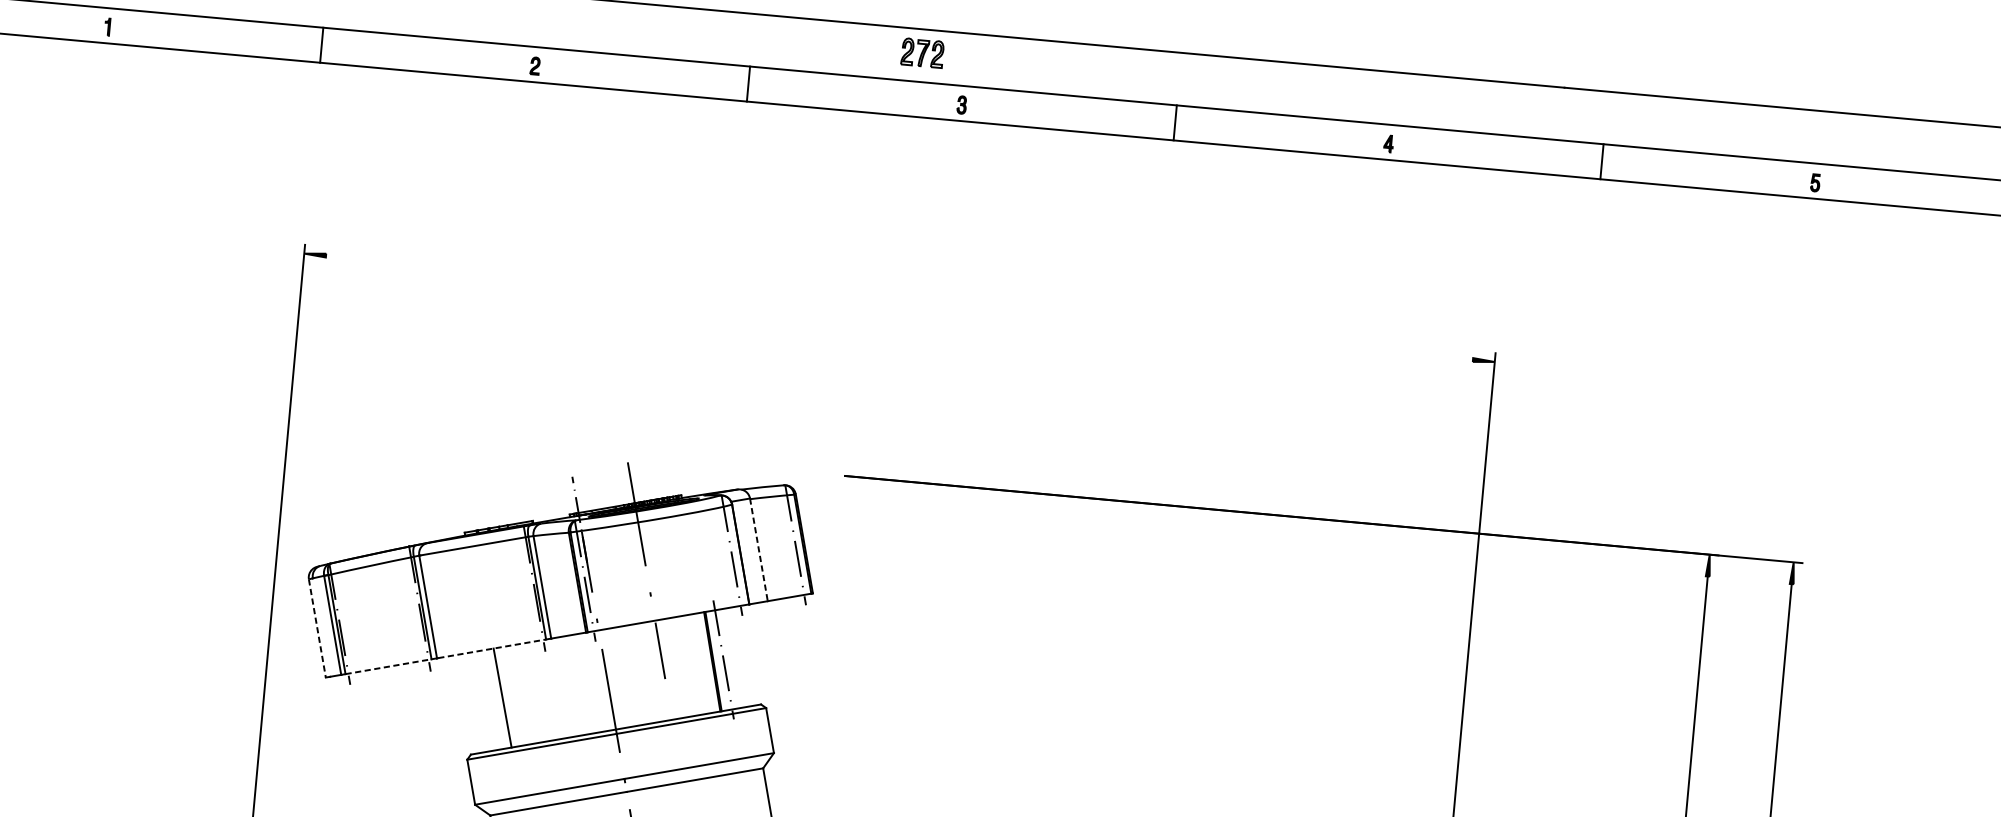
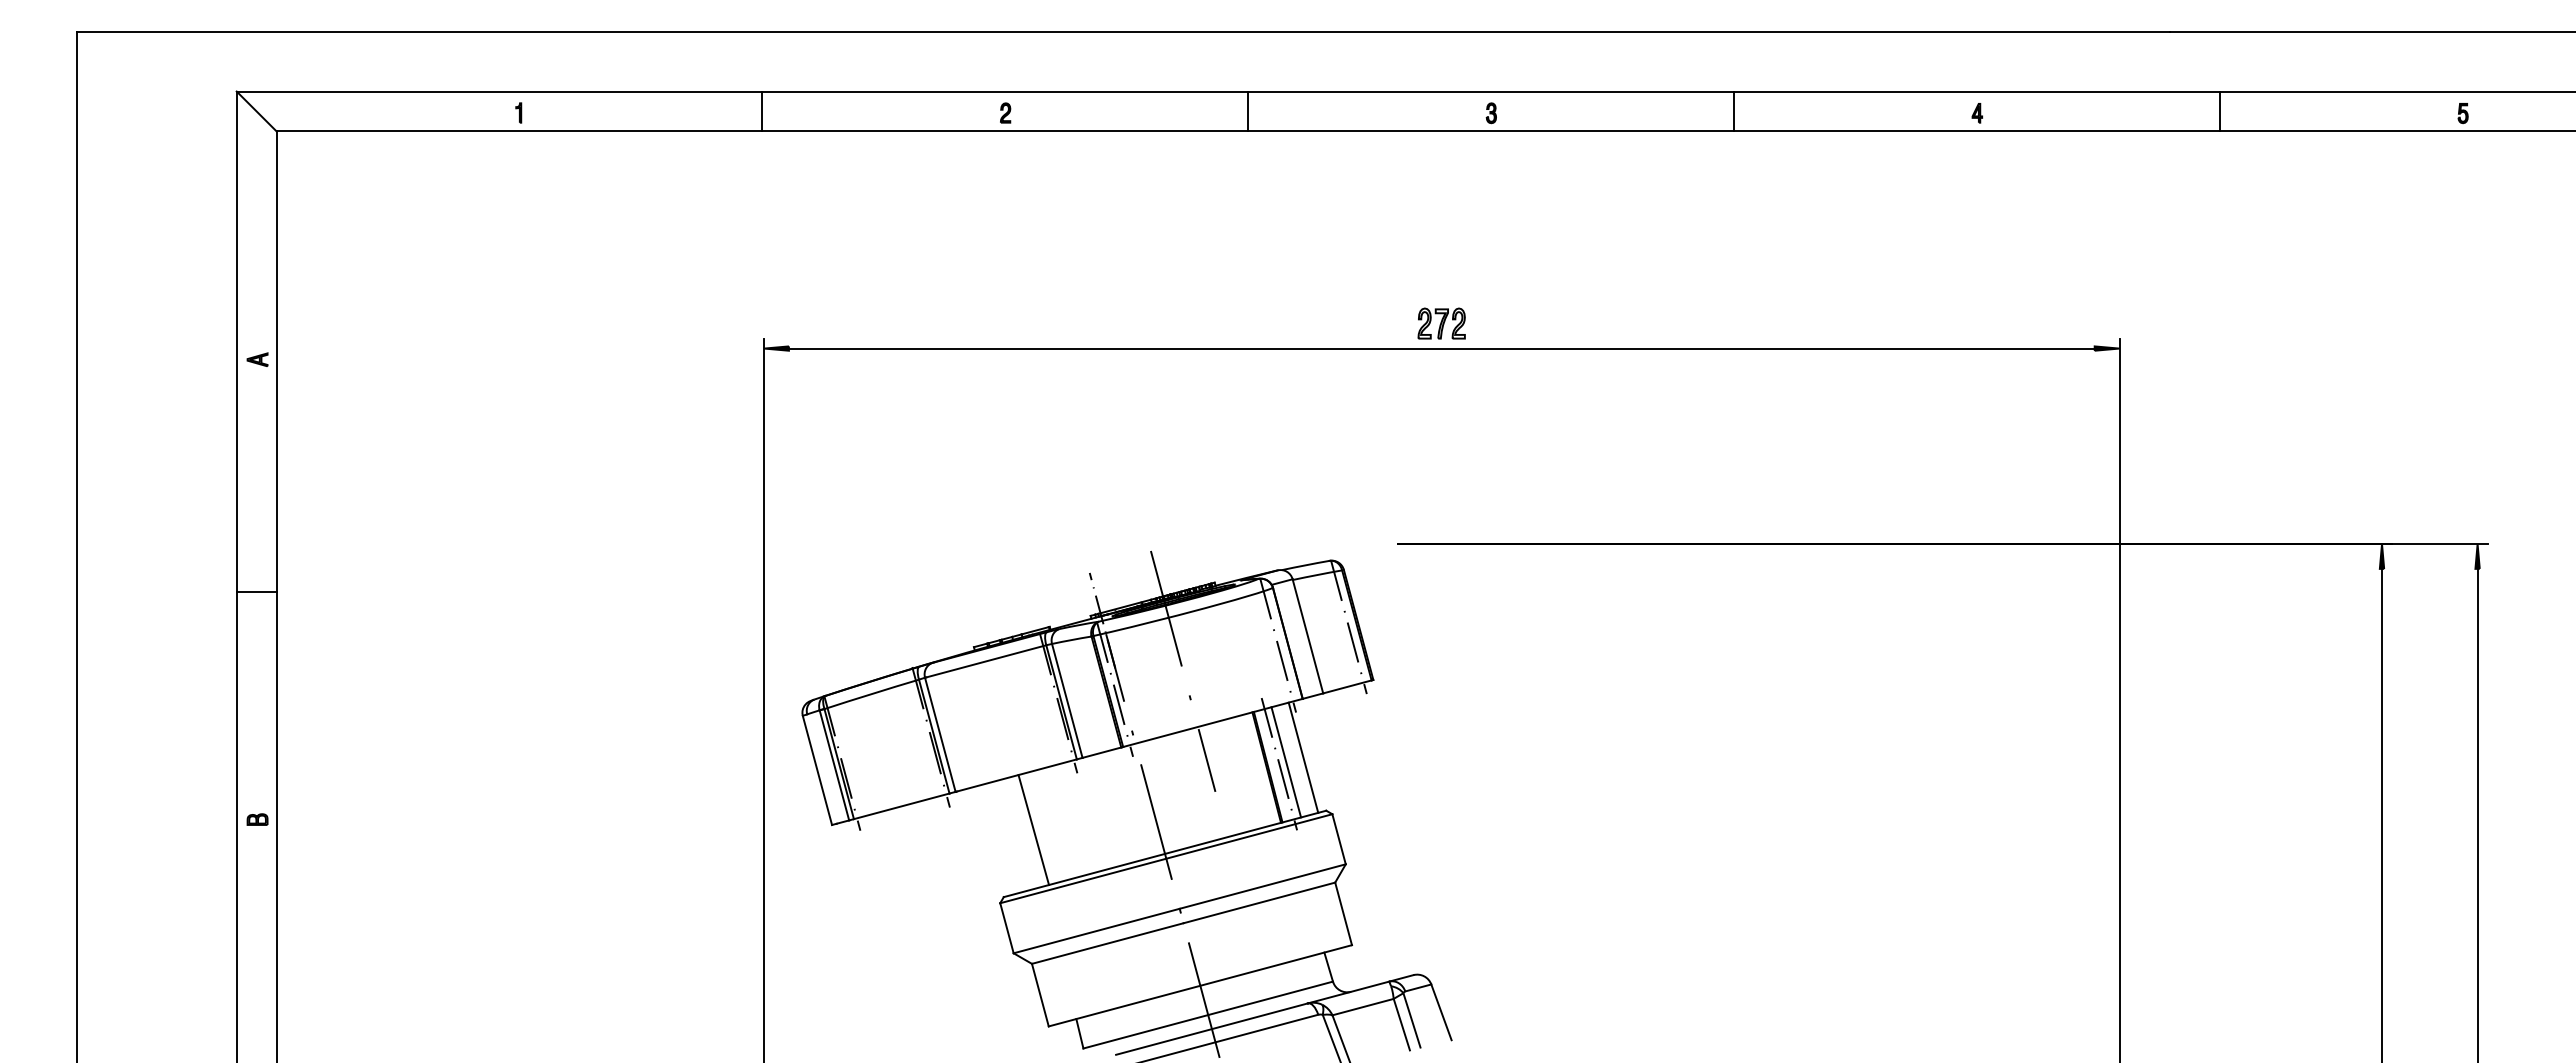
part: (922, 52) -> (1441, 323), moved
line: (899, 307) -> (1441, 348), added
line: (759, 550) -> (1308, 636), dashed -> solid
line: (317, 628) -> (817, 770), dashed -> solid
line: (492, 648) -> (1017, 775), dashed -> solid
line: (745, 655) -> (1303, 757), added
line: (730, 658) -> (1286, 762), added
line: (389, 666) -> (902, 806), dashed -> solid

